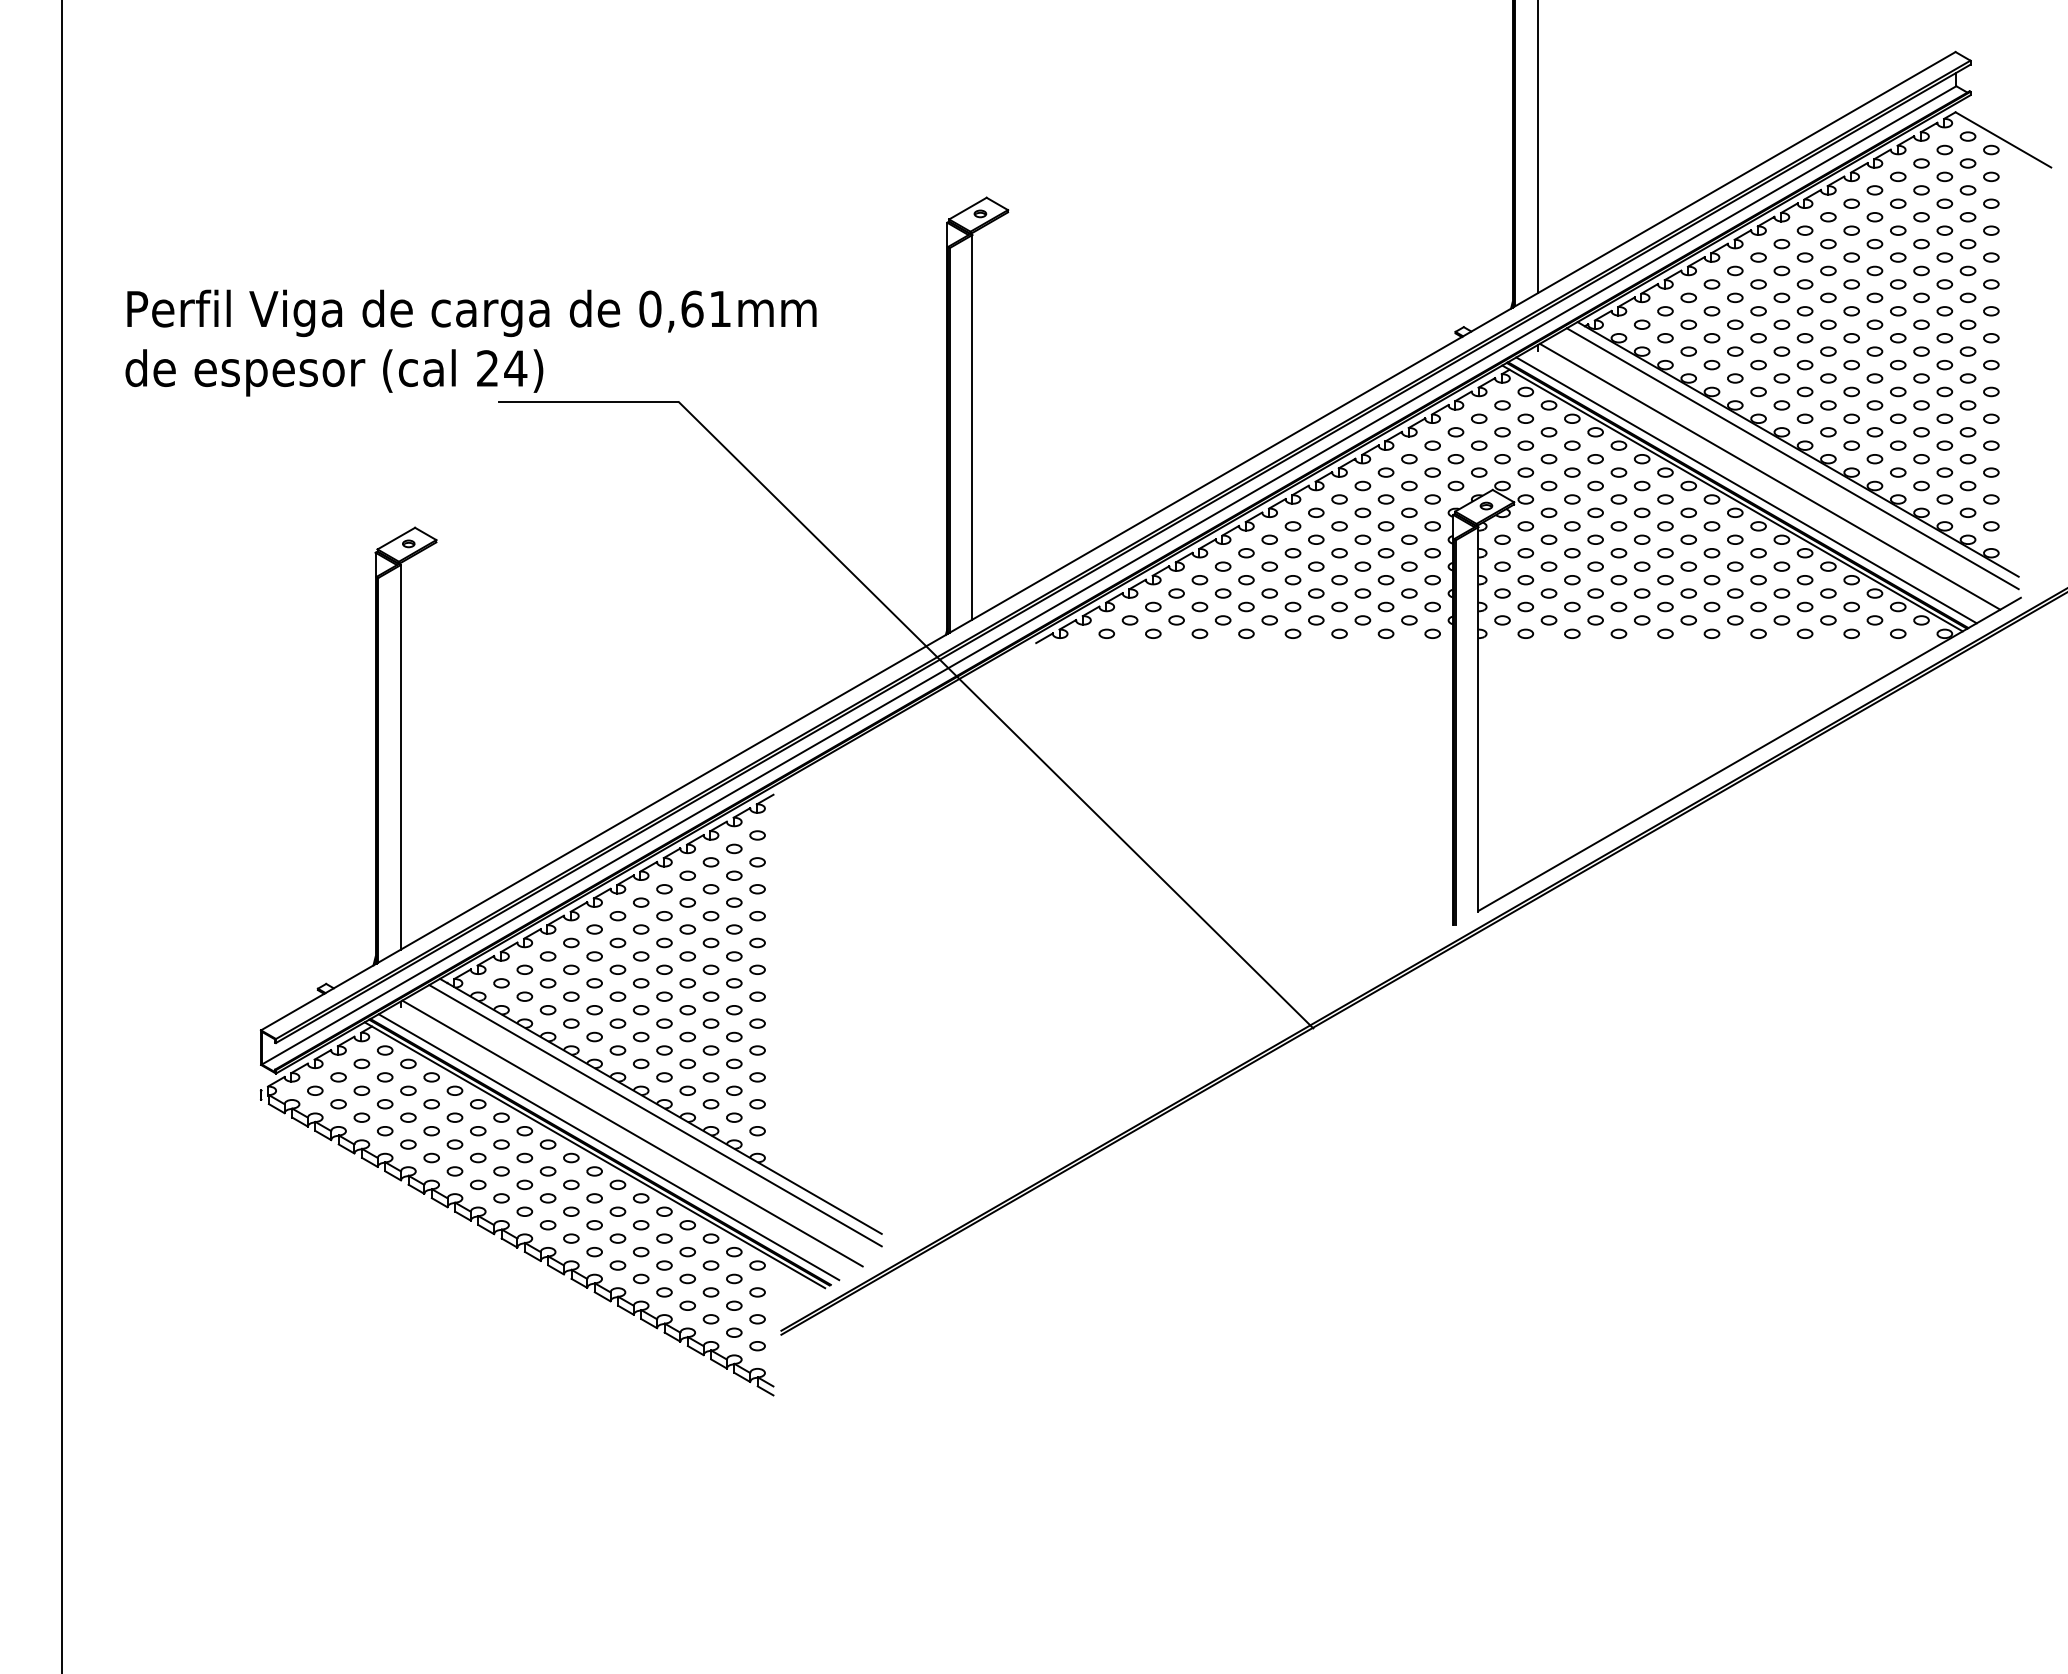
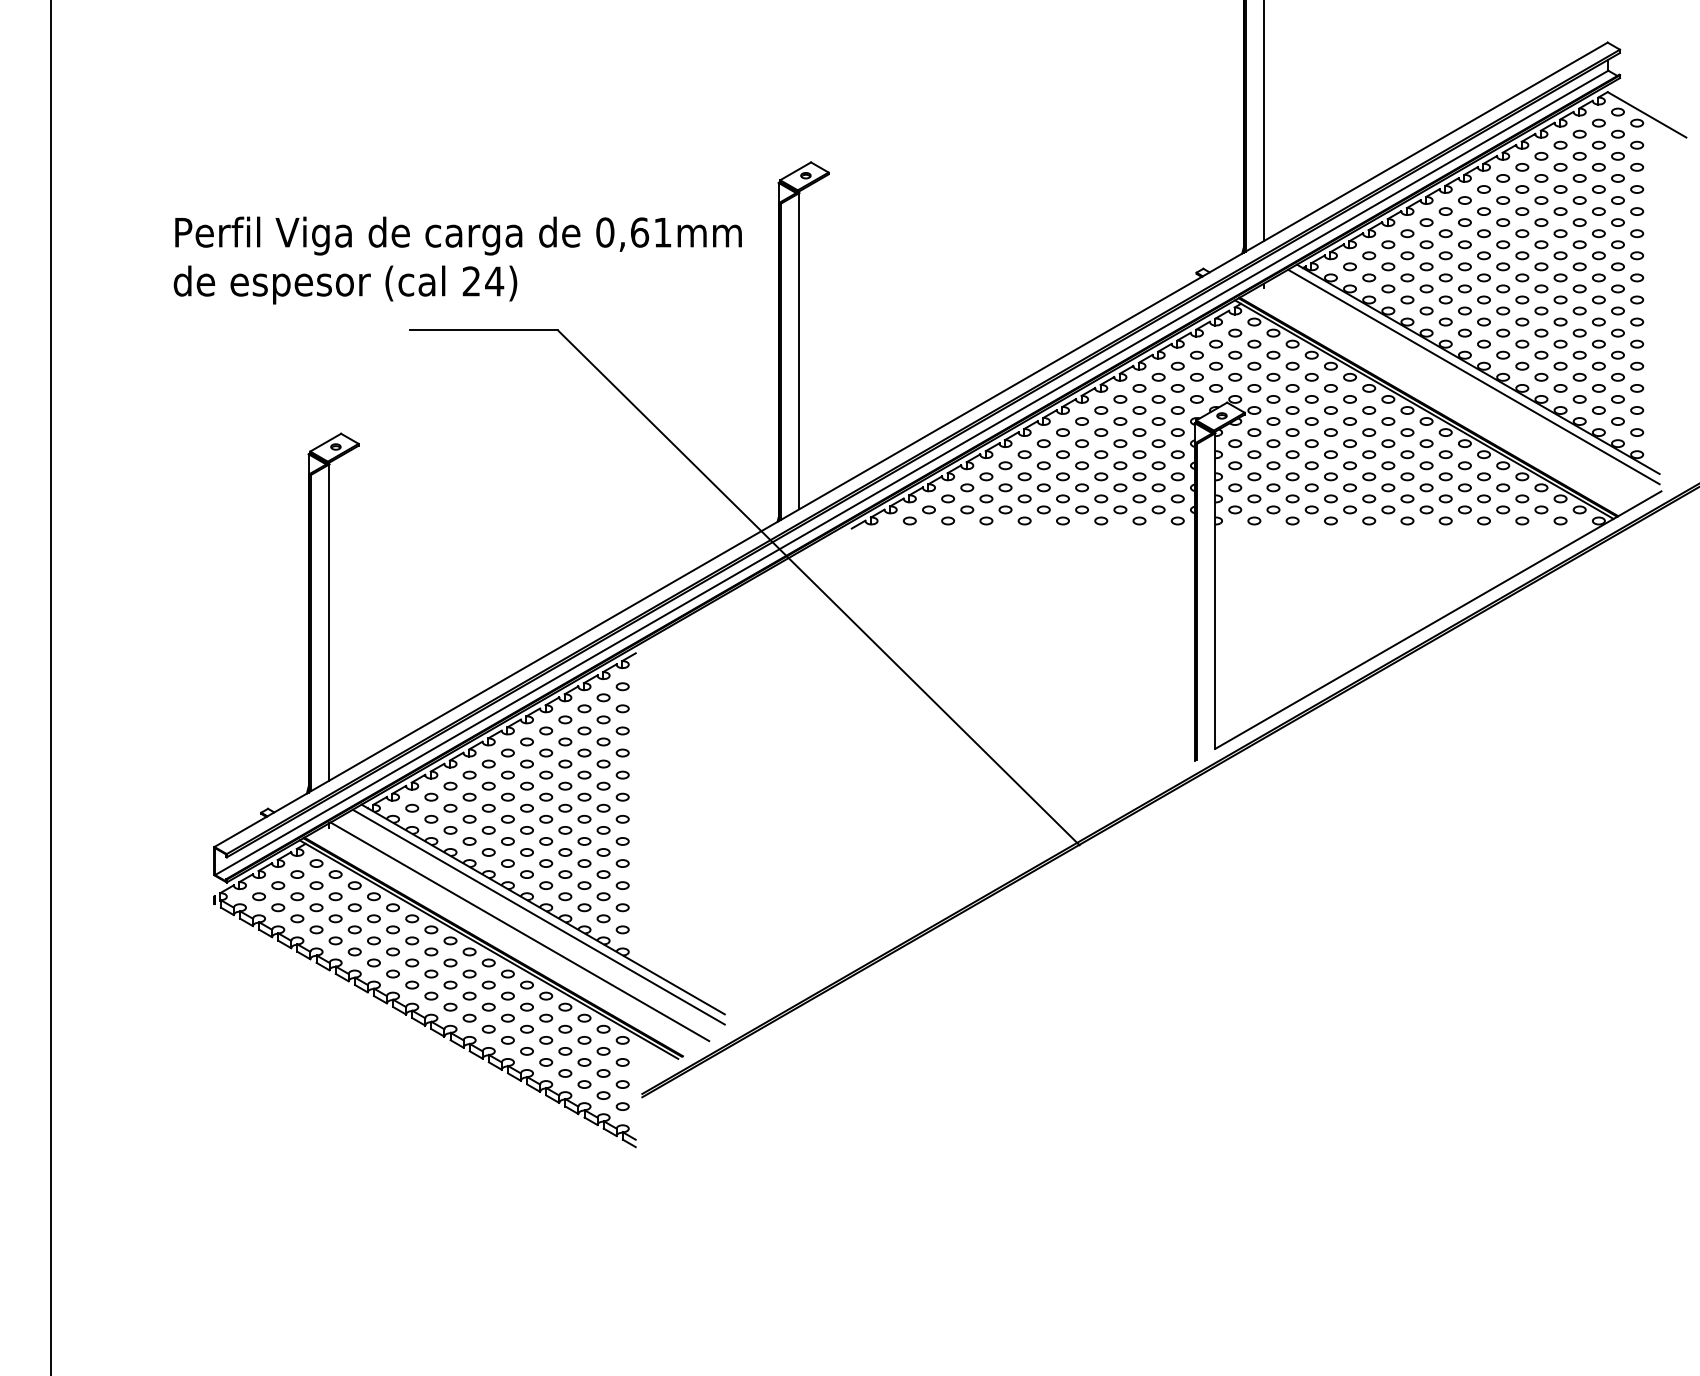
text: (470, 342) -> (457, 260), moved
line: (1769, 476) -> (1454, 391), removed
line: (1746, 490) -> (1435, 403), removed
line: (608, 1147) -> (500, 943), removed

